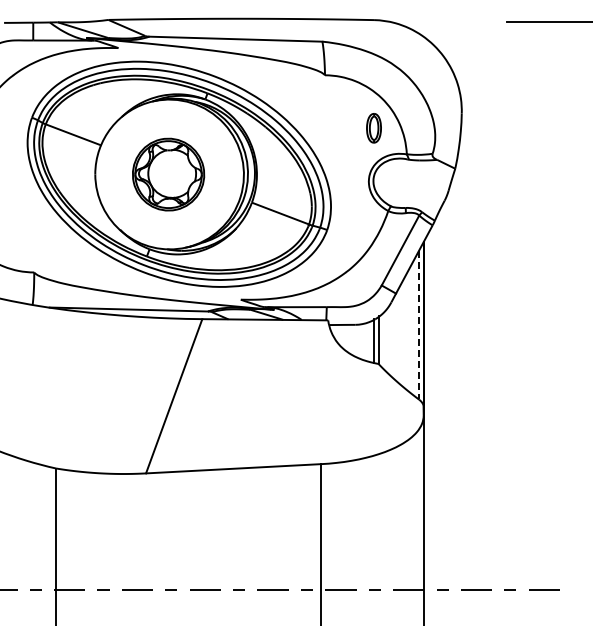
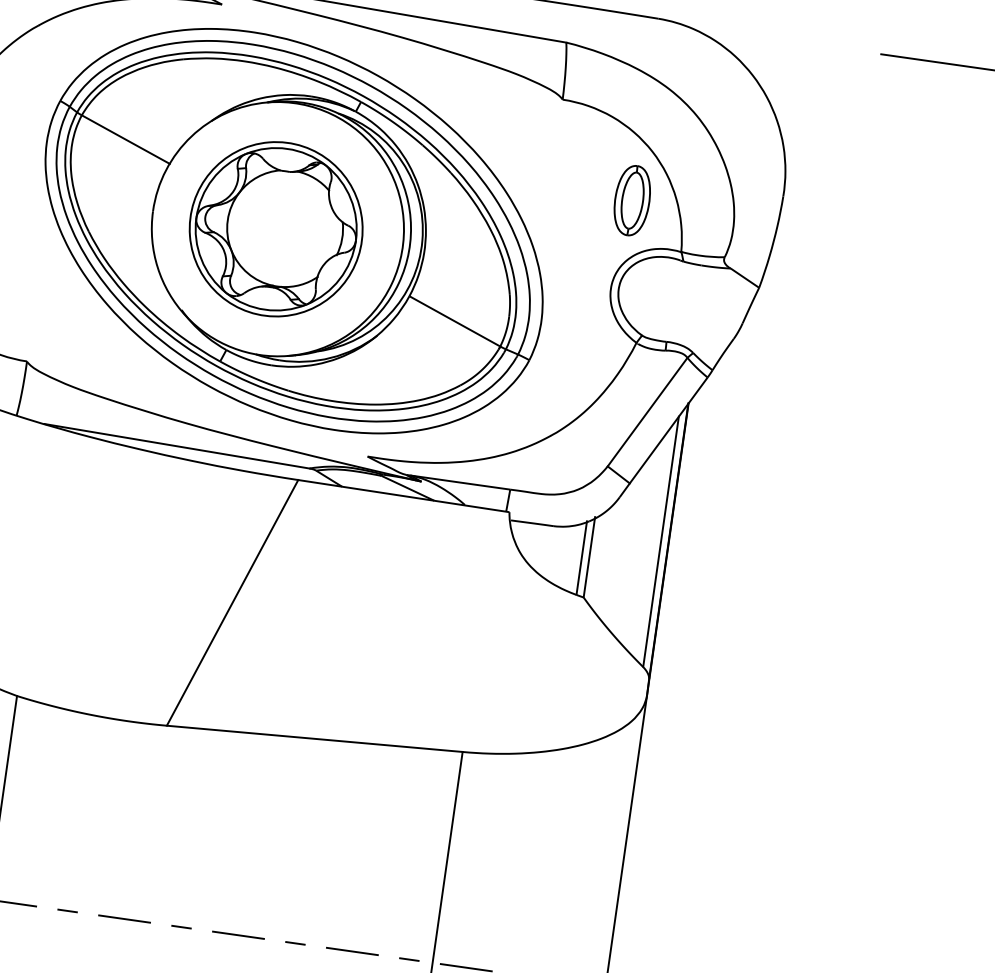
part: (373, 127) -> (631, 198), size x1.43
part: (168, 174) -> (276, 228), size x1.43
line: (419, 325) -> (661, 542), dashed -> solid

